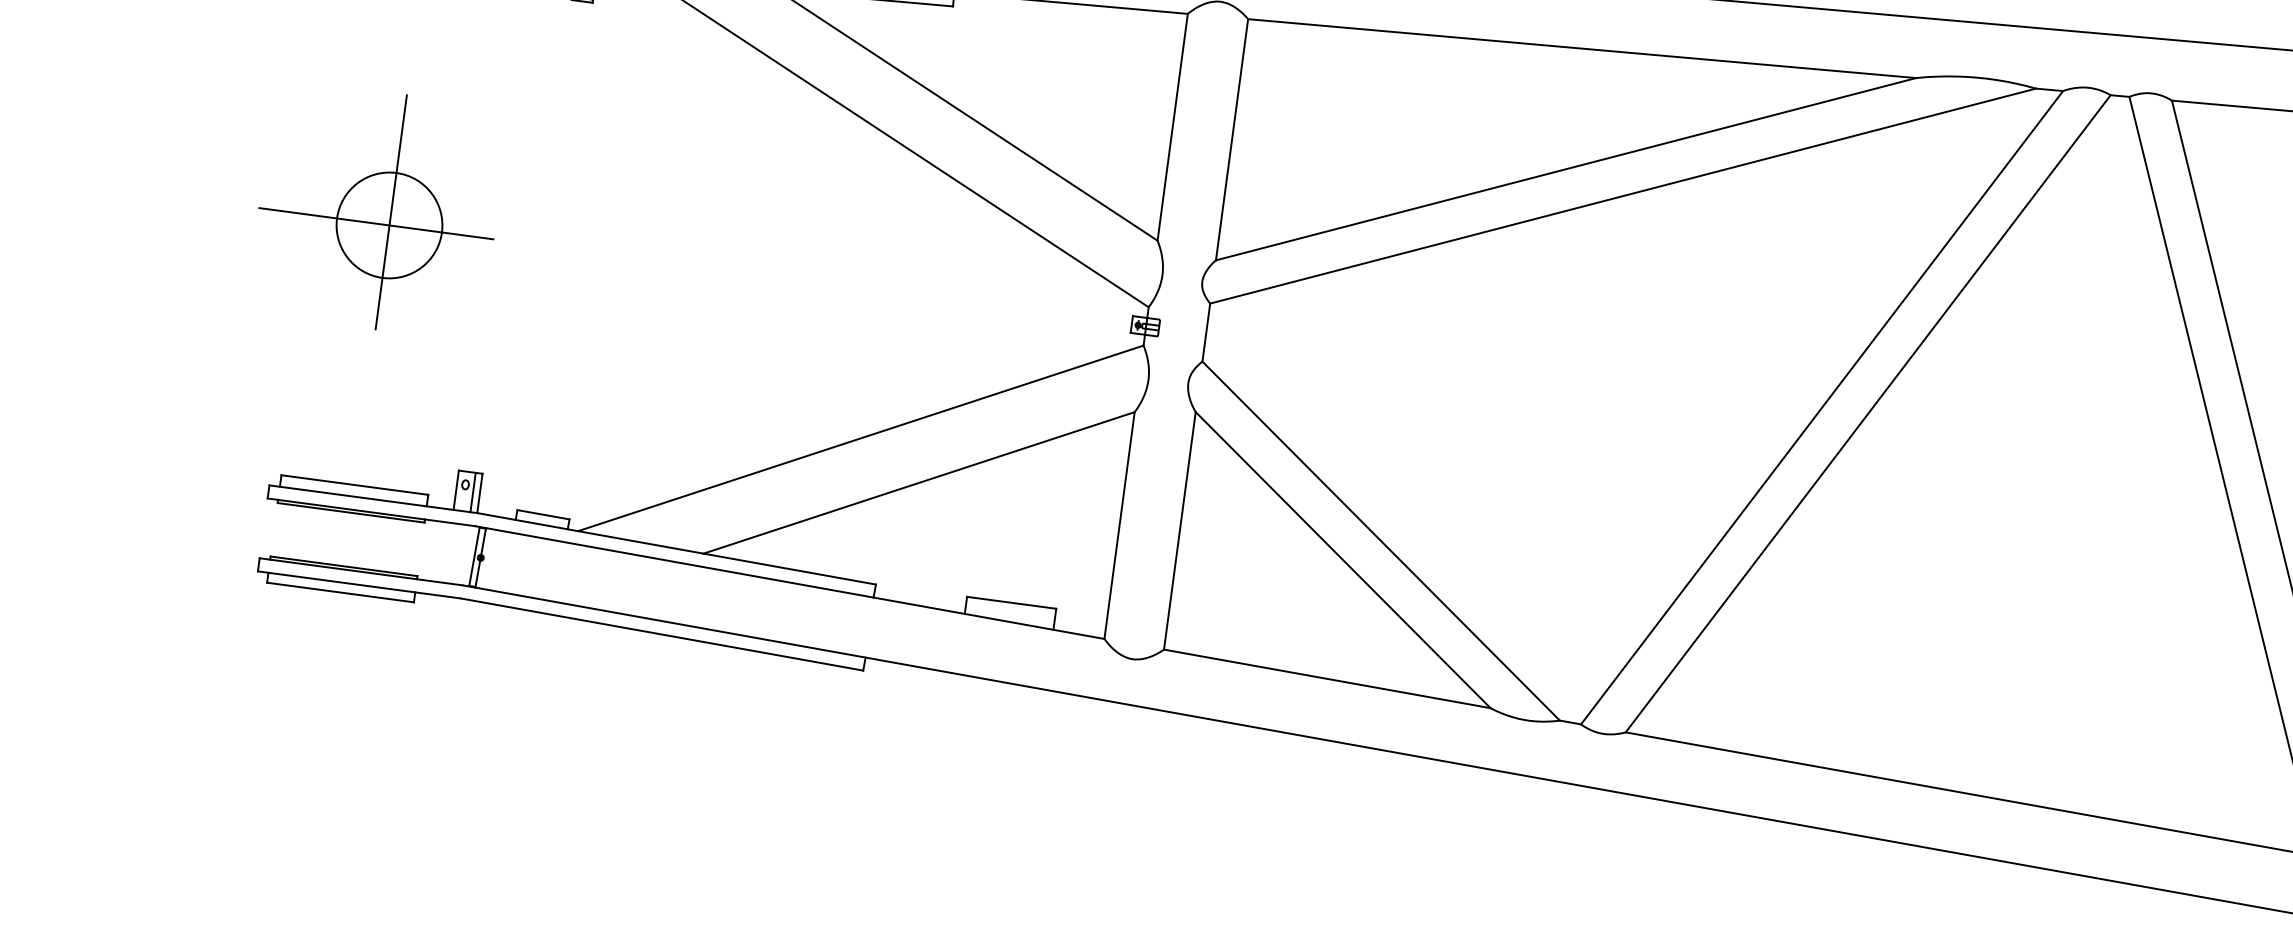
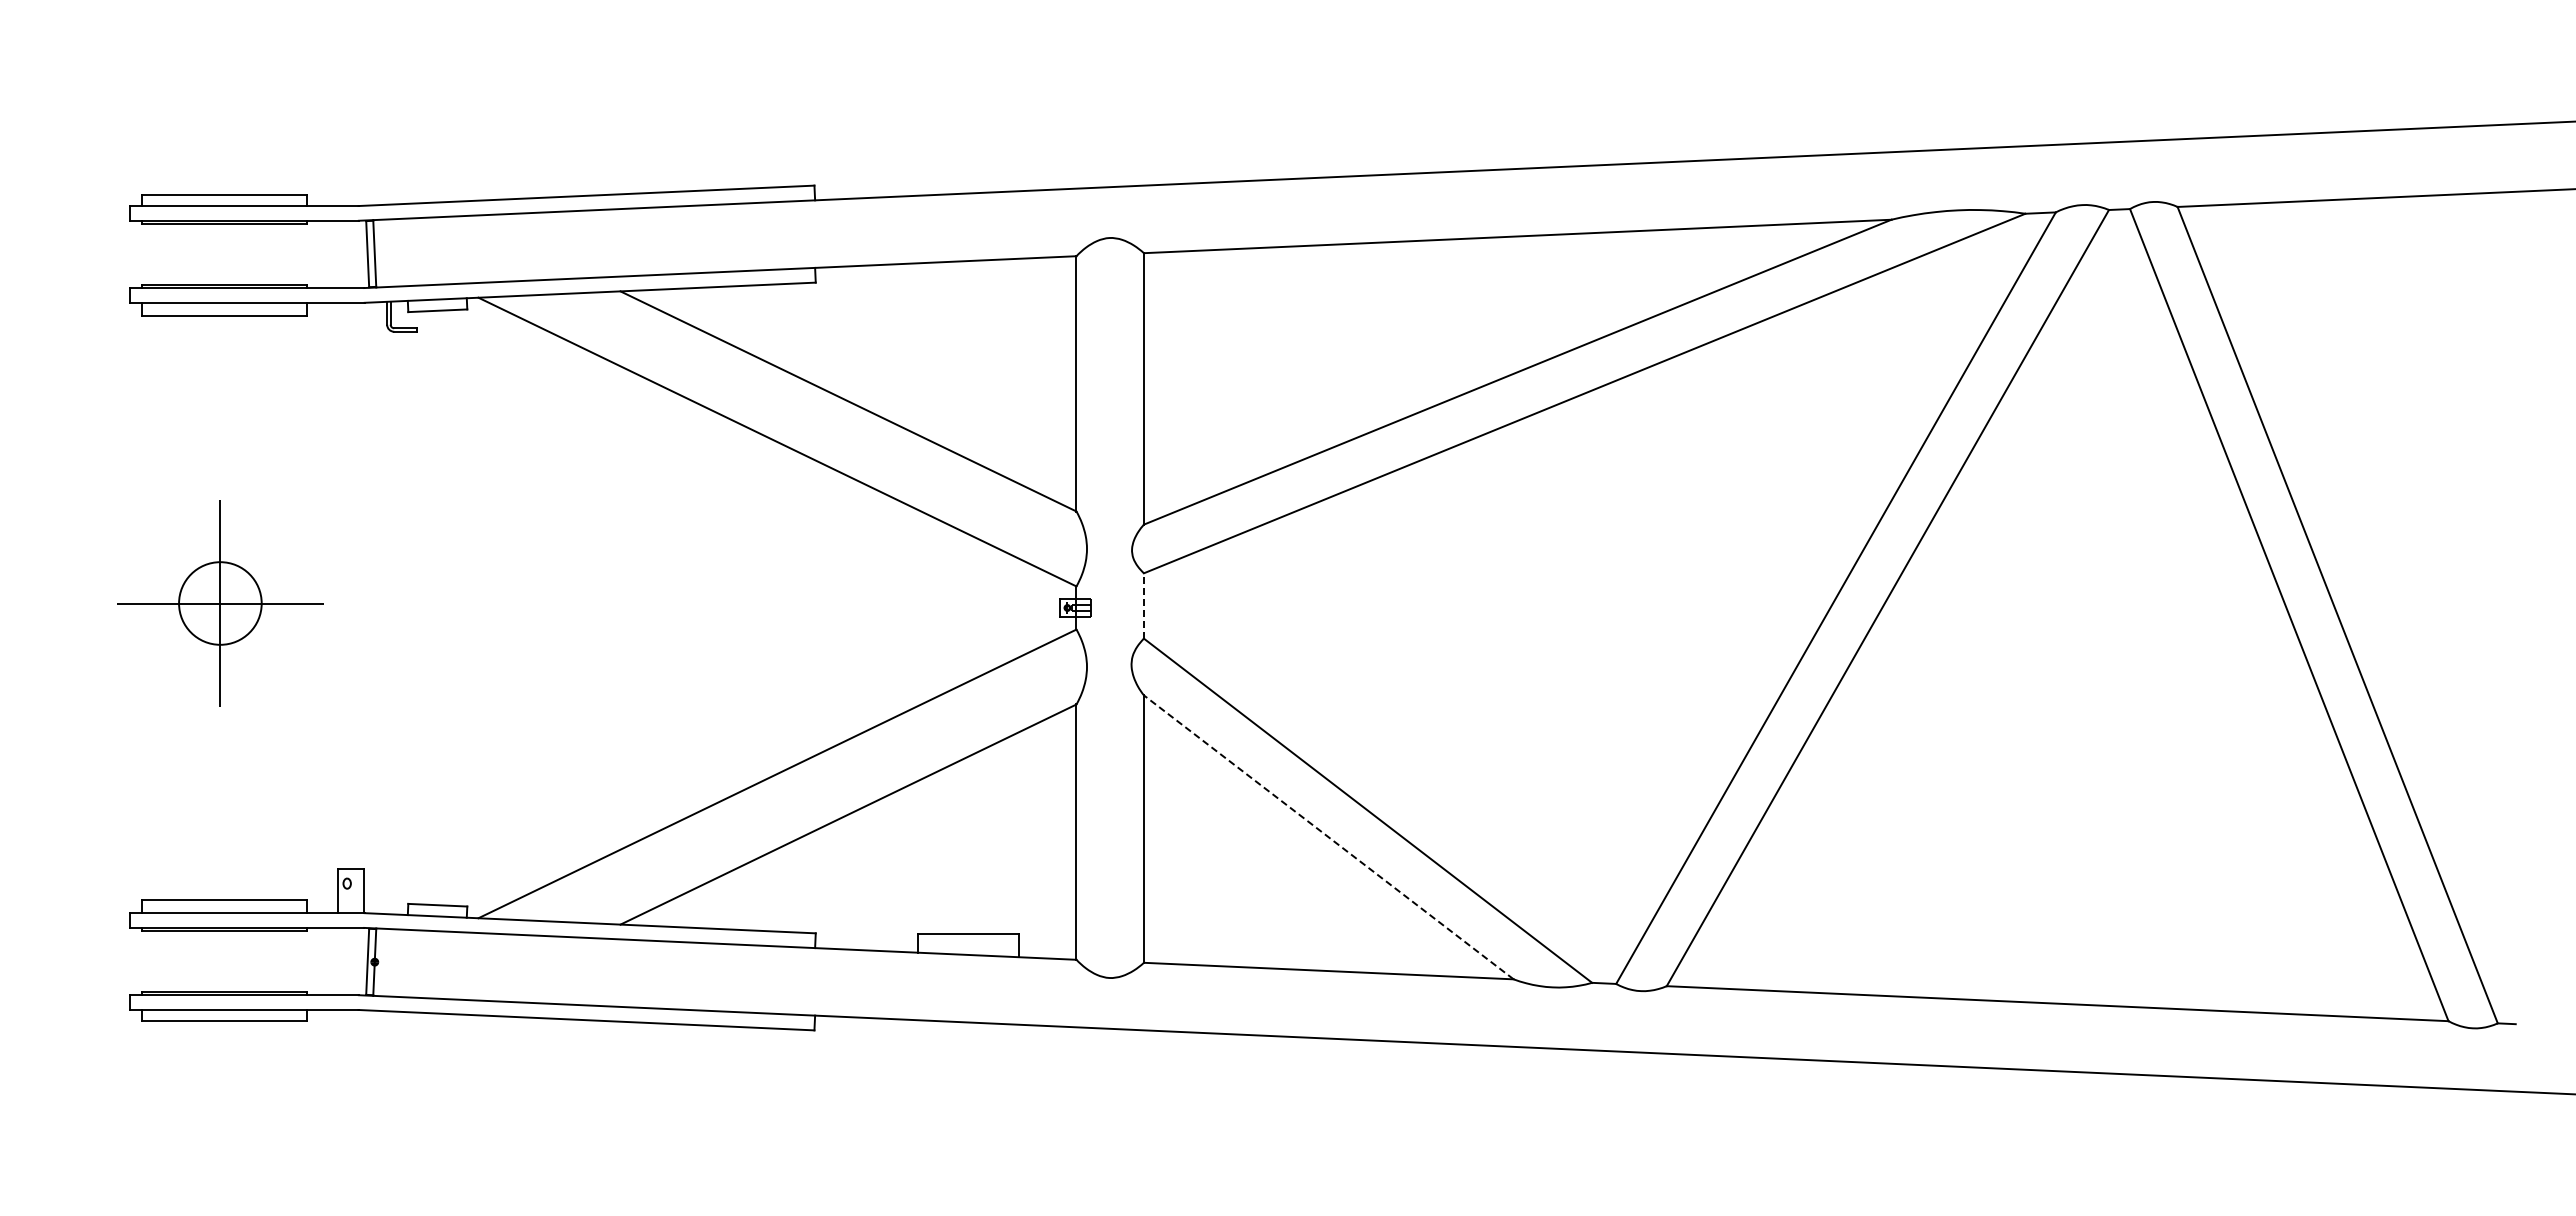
part: (377, 209) -> (209, 592), size x0.7
line: (1205, 332) -> (1143, 605), solid -> dashed
line: (472, 492) -> (356, 890), removed
line: (1342, 560) -> (1328, 837), solid -> dashed

